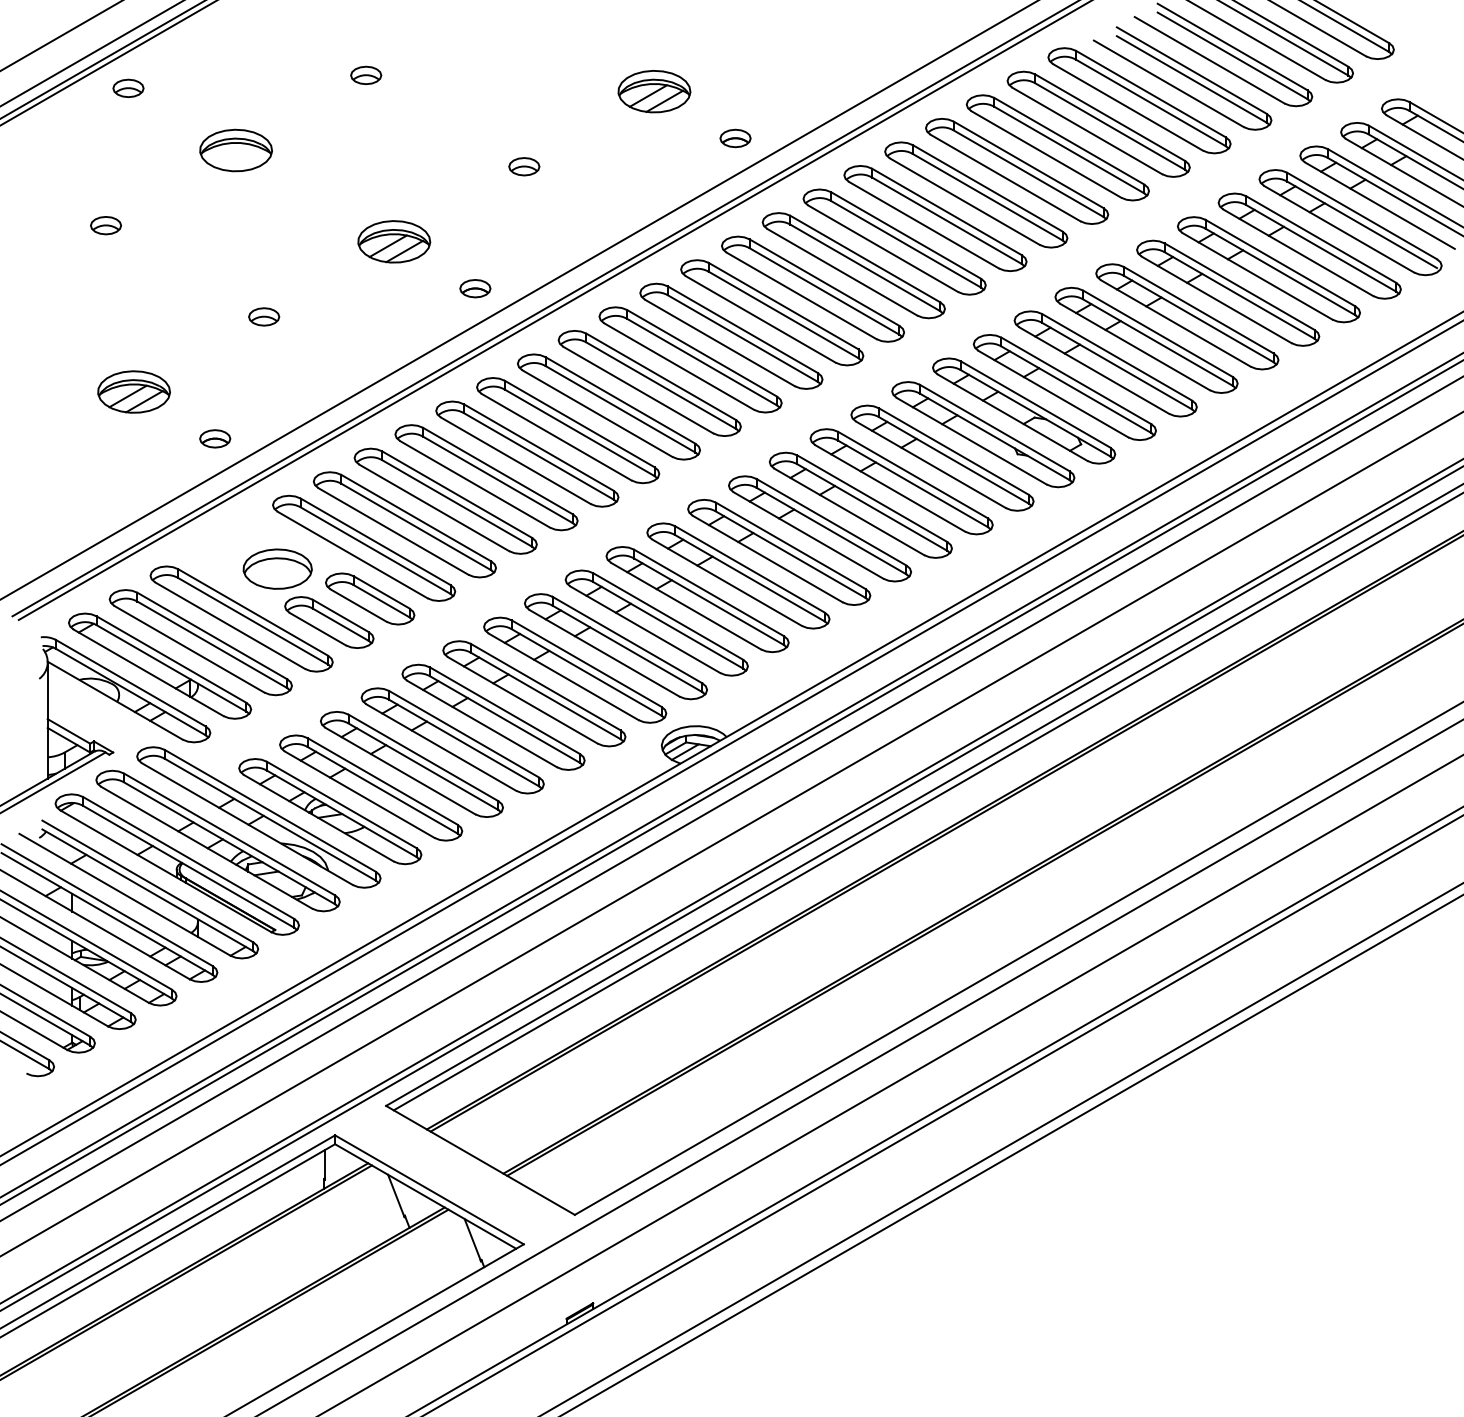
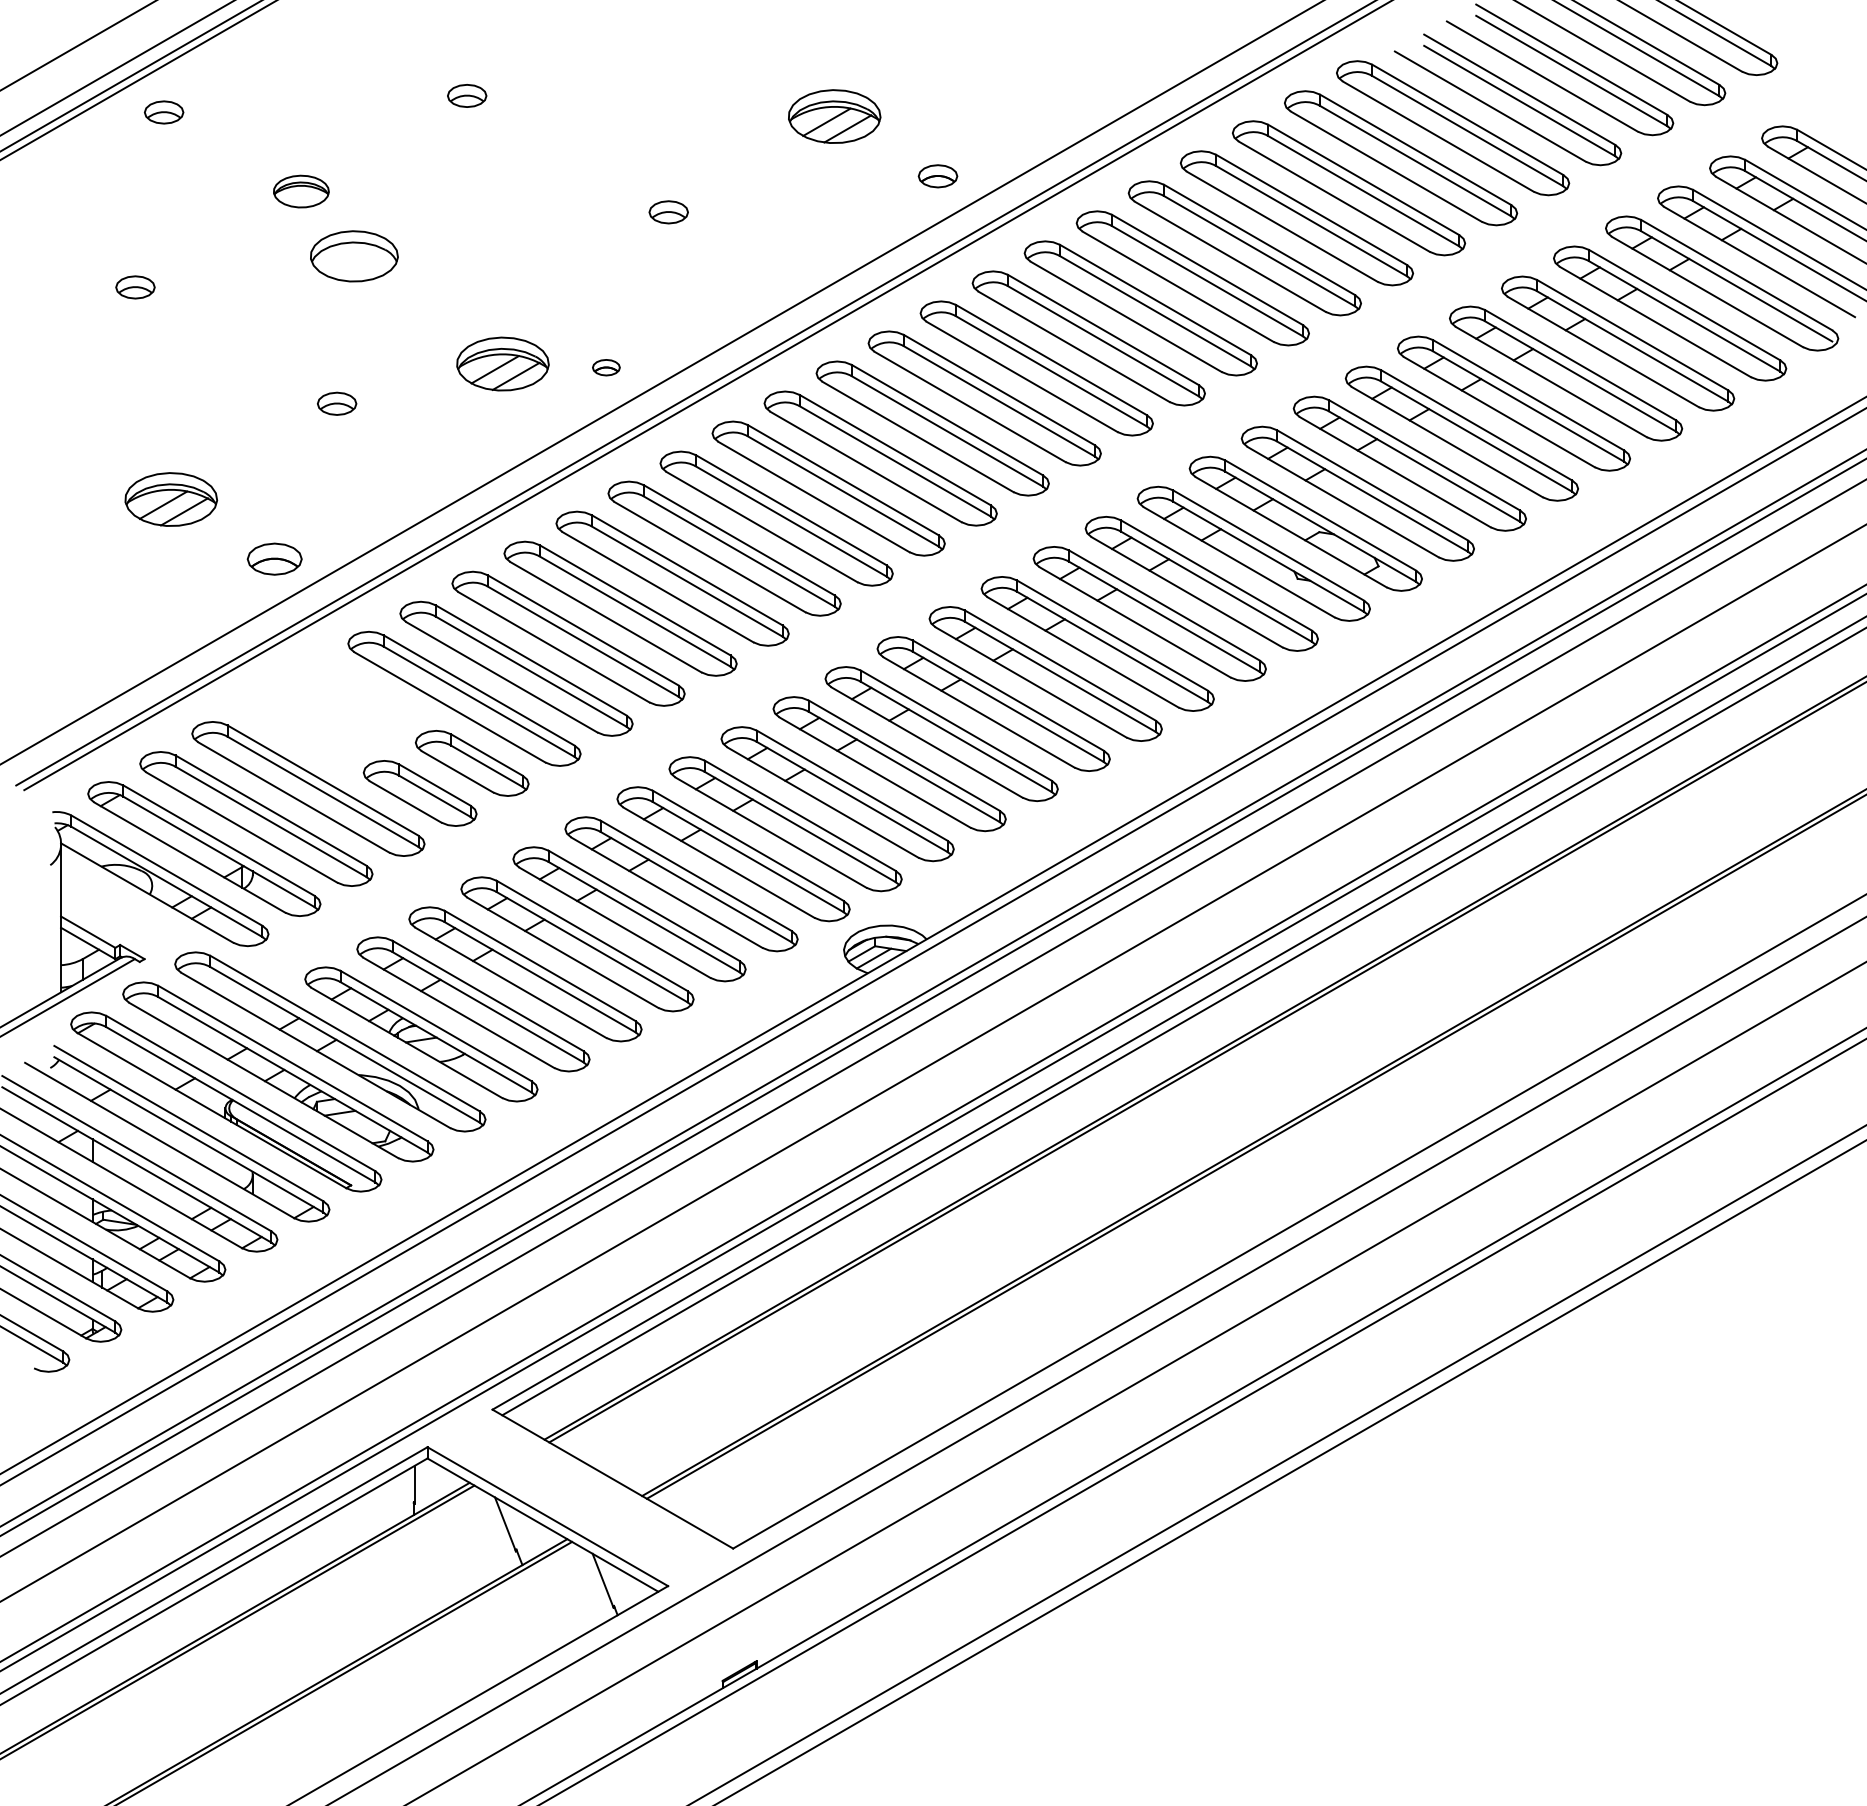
part: (236, 150) -> (301, 191), size x0.6
part: (393, 241) -> (502, 363), moved
part: (475, 288) -> (606, 367), size x0.7
part: (215, 439) -> (274, 559), size x1.4
part: (277, 569) -> (354, 256), moved

